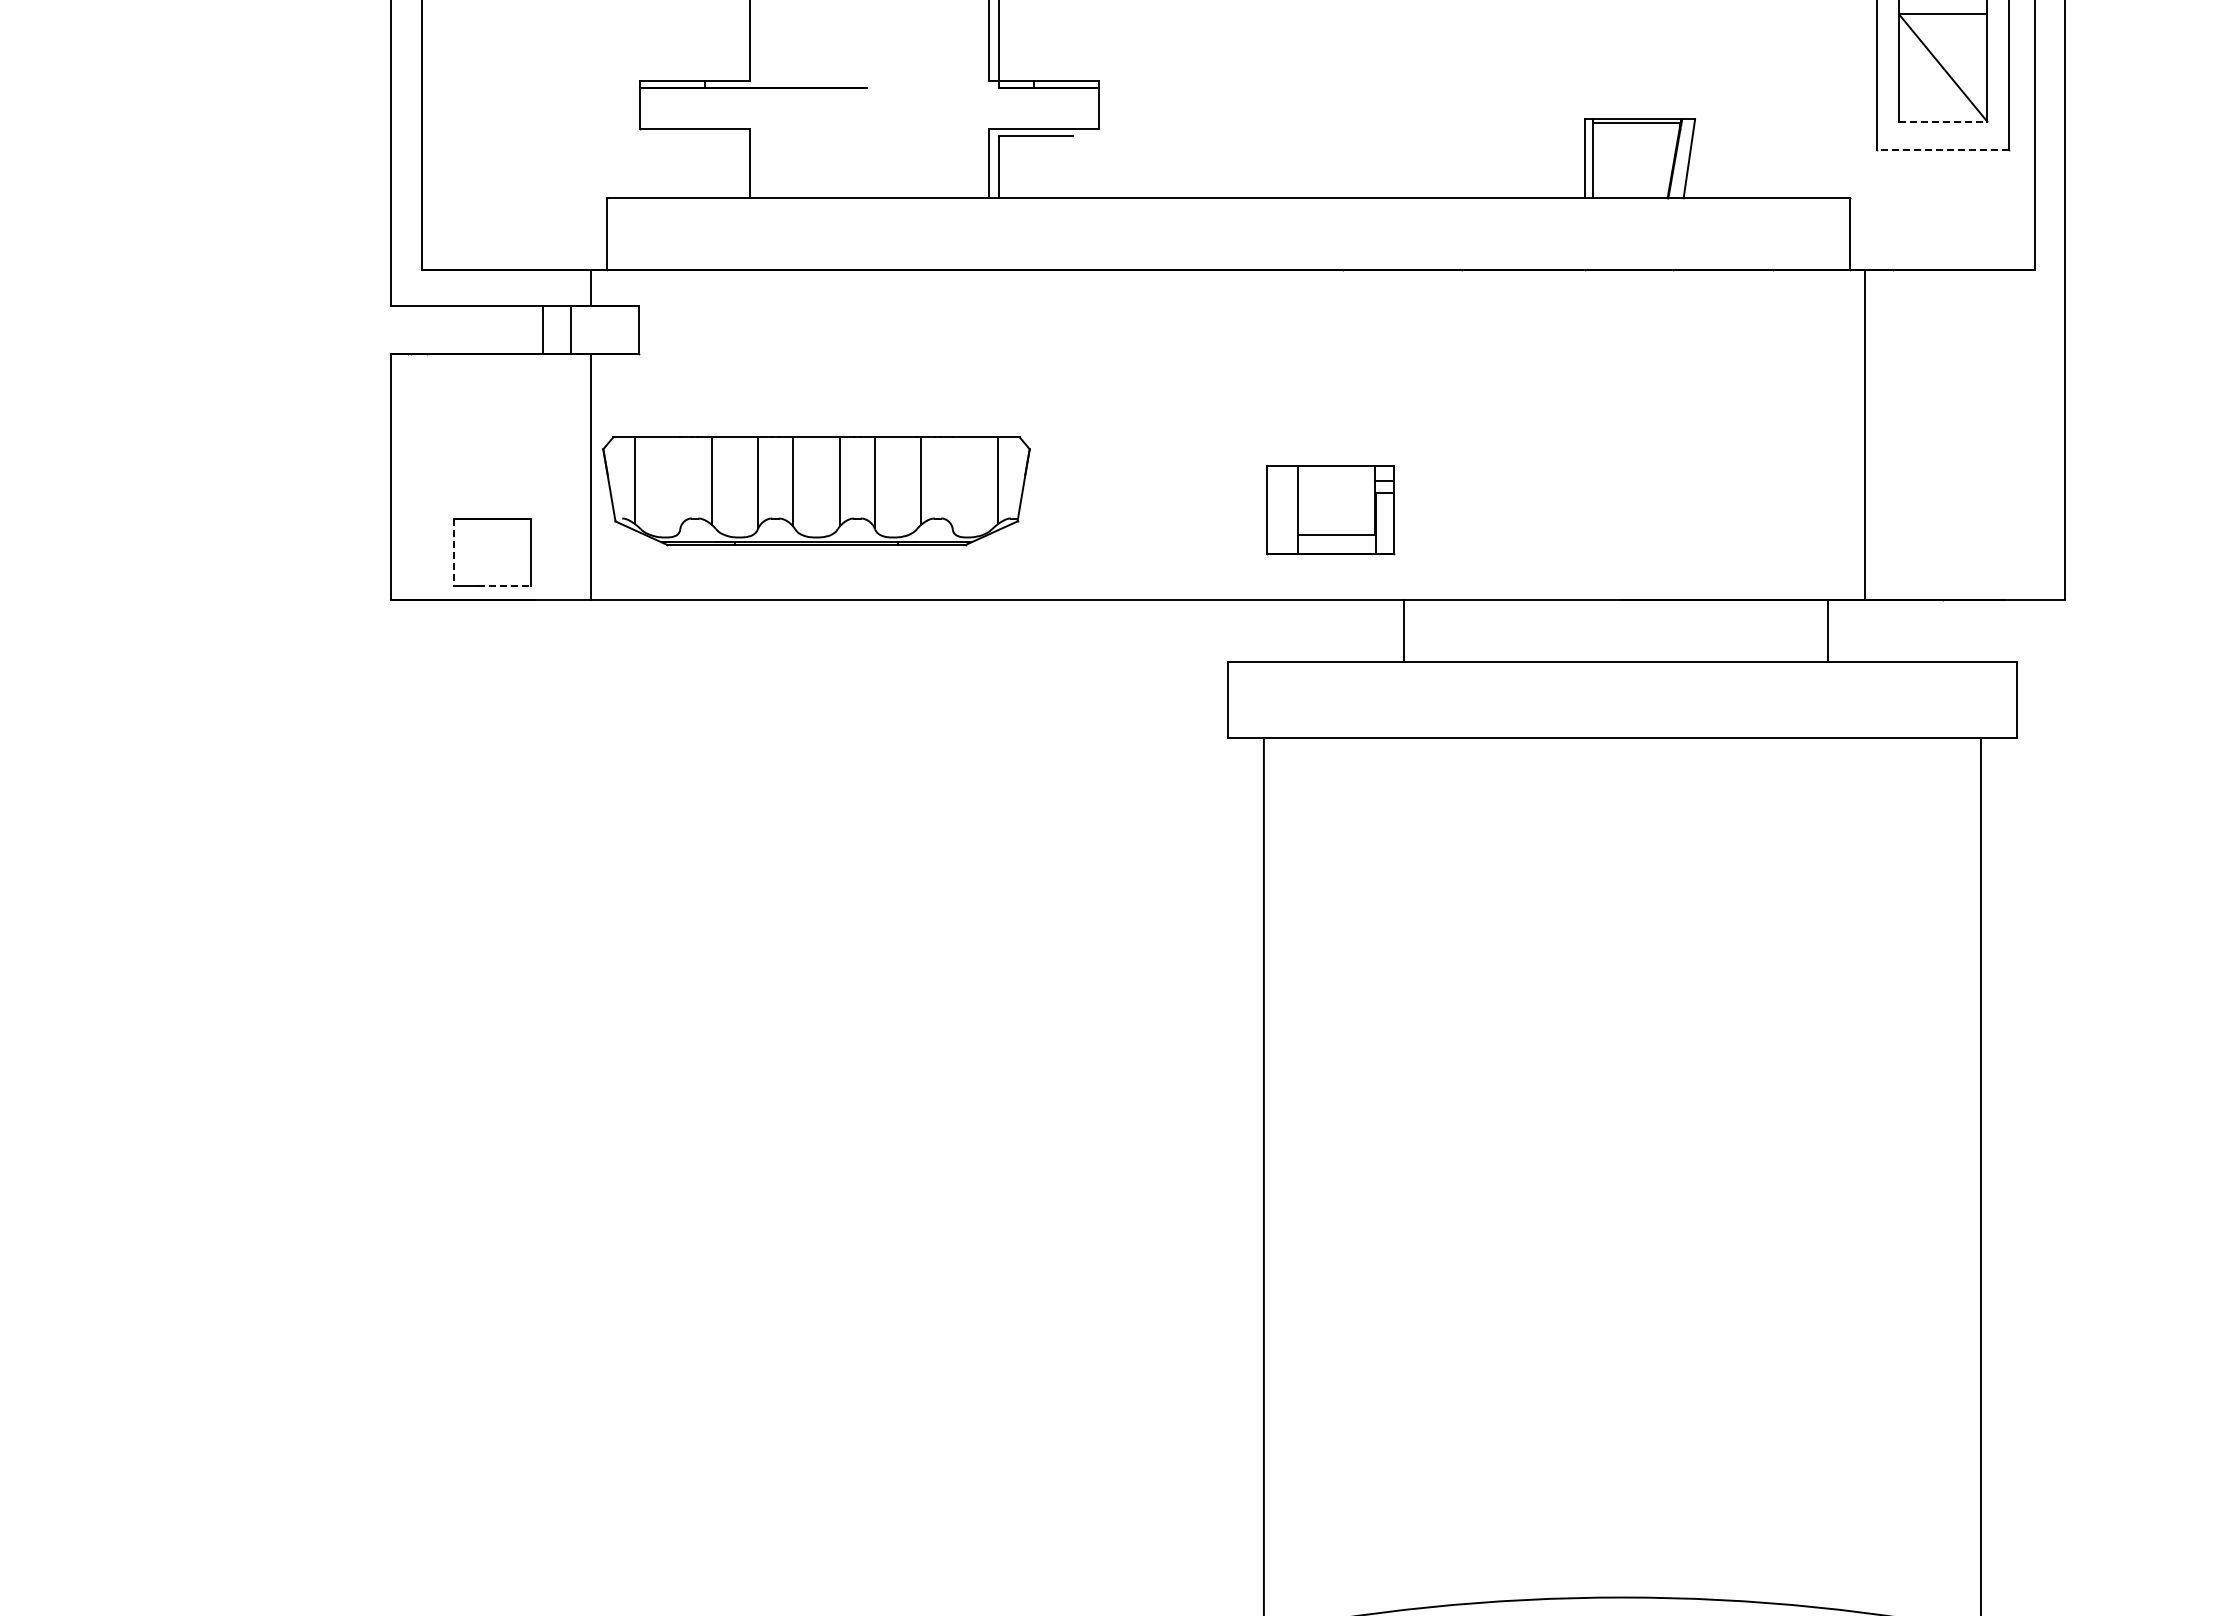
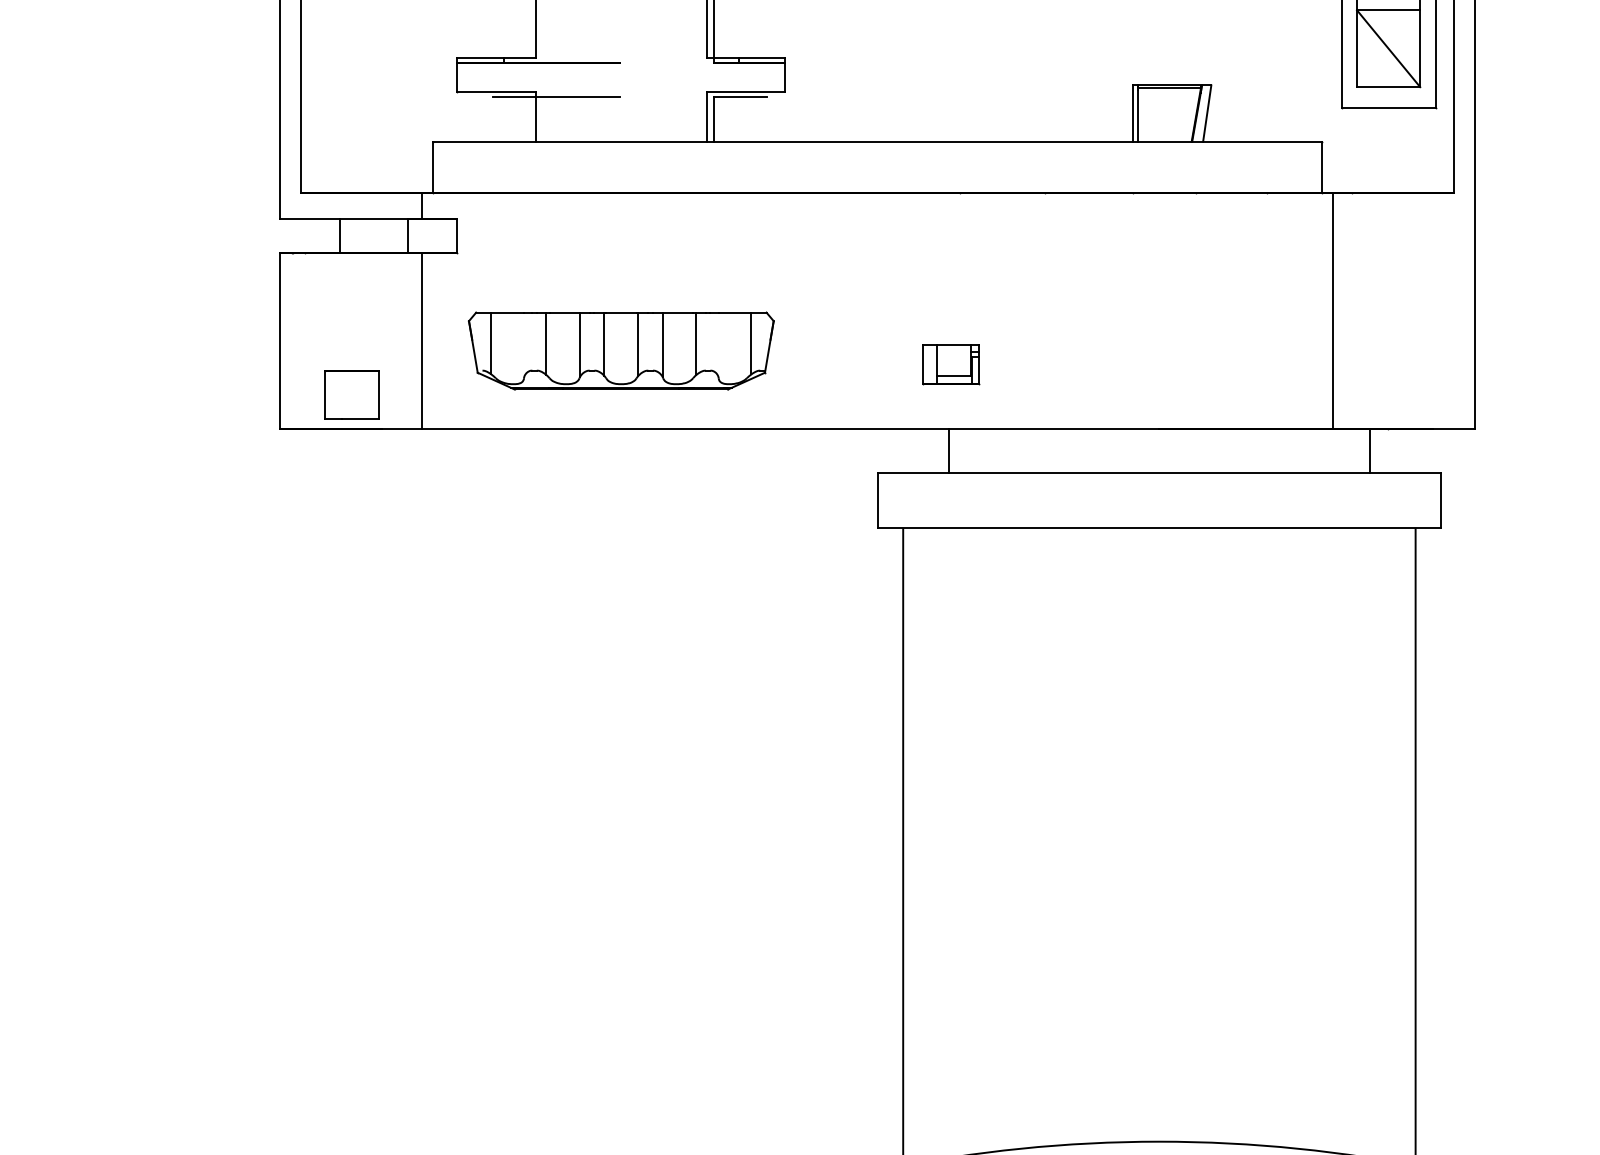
line: (1943, 121) -> (1388, 86), dashed -> solid
line: (778, 136) -> (556, 97), added
line: (1943, 150) -> (1388, 107), dashed -> solid
line: (543, 329) -> (339, 235), moved
part: (816, 491) -> (621, 351), moved
part: (1331, 510) -> (951, 364), size x0.62
line: (454, 552) -> (324, 394), dashed -> solid
line: (504, 585) -> (360, 418), dashed -> solid
line: (1404, 630) -> (949, 450), moved
line: (1828, 630) -> (1369, 450), moved

